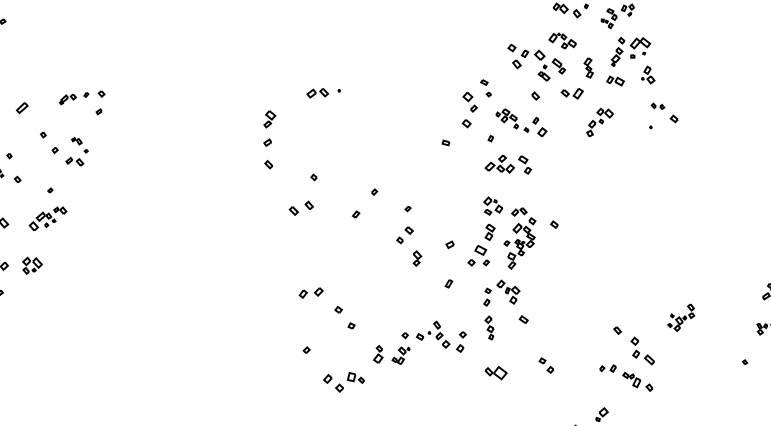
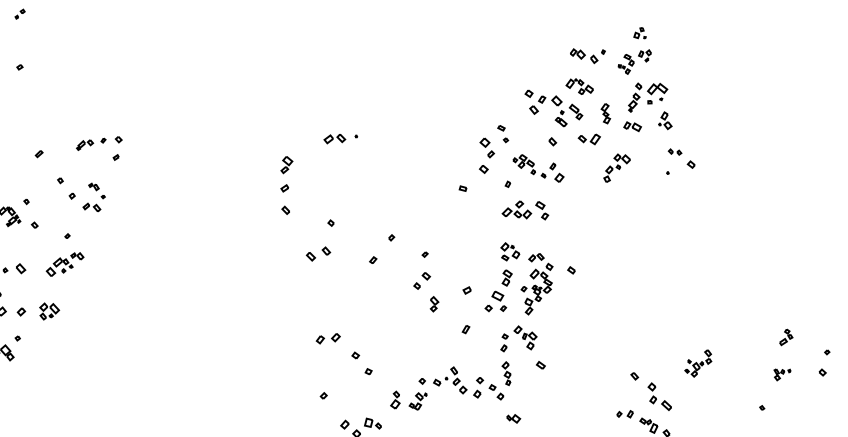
part: (21, 108) -> (38, 154), size x0.62
part: (546, 365) -> (496, 392), moved
part: (496, 372) -> (513, 418), size x0.62

